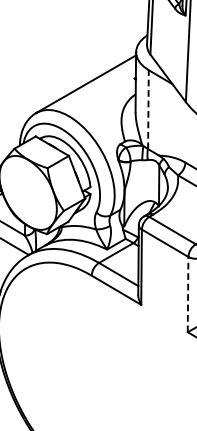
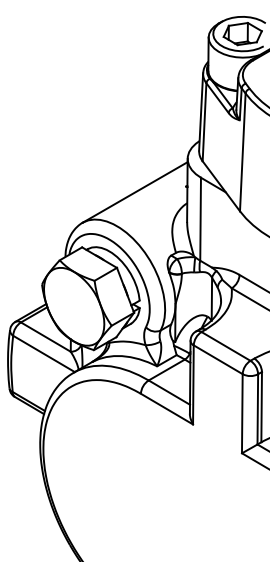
line: (148, 108) -> (200, 218), dashed -> solid
line: (188, 294) -> (242, 413), dashed -> solid

